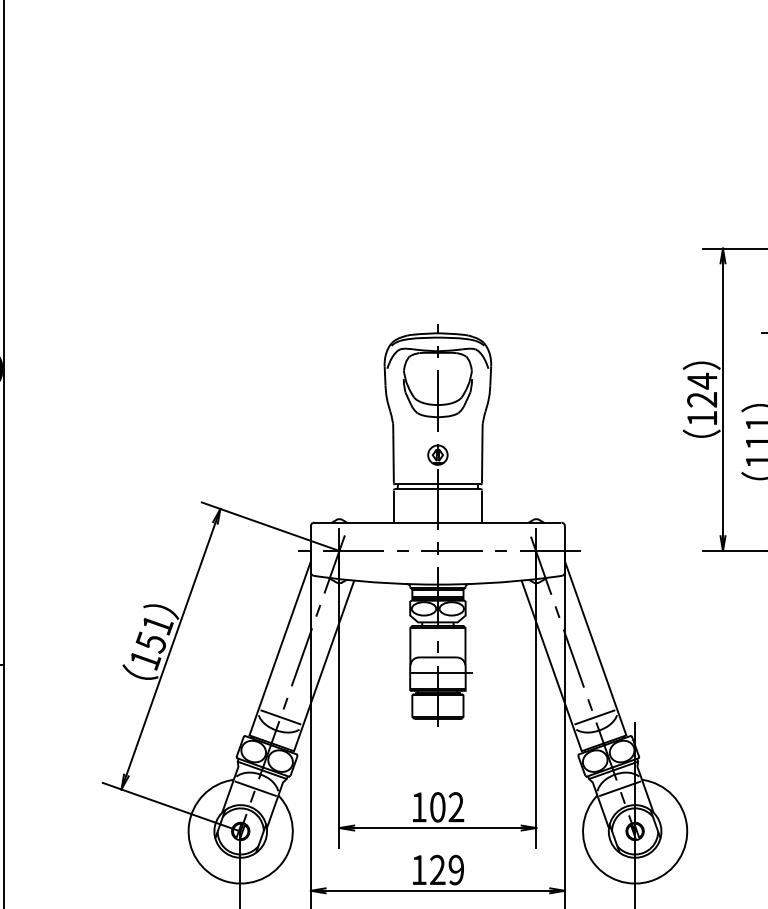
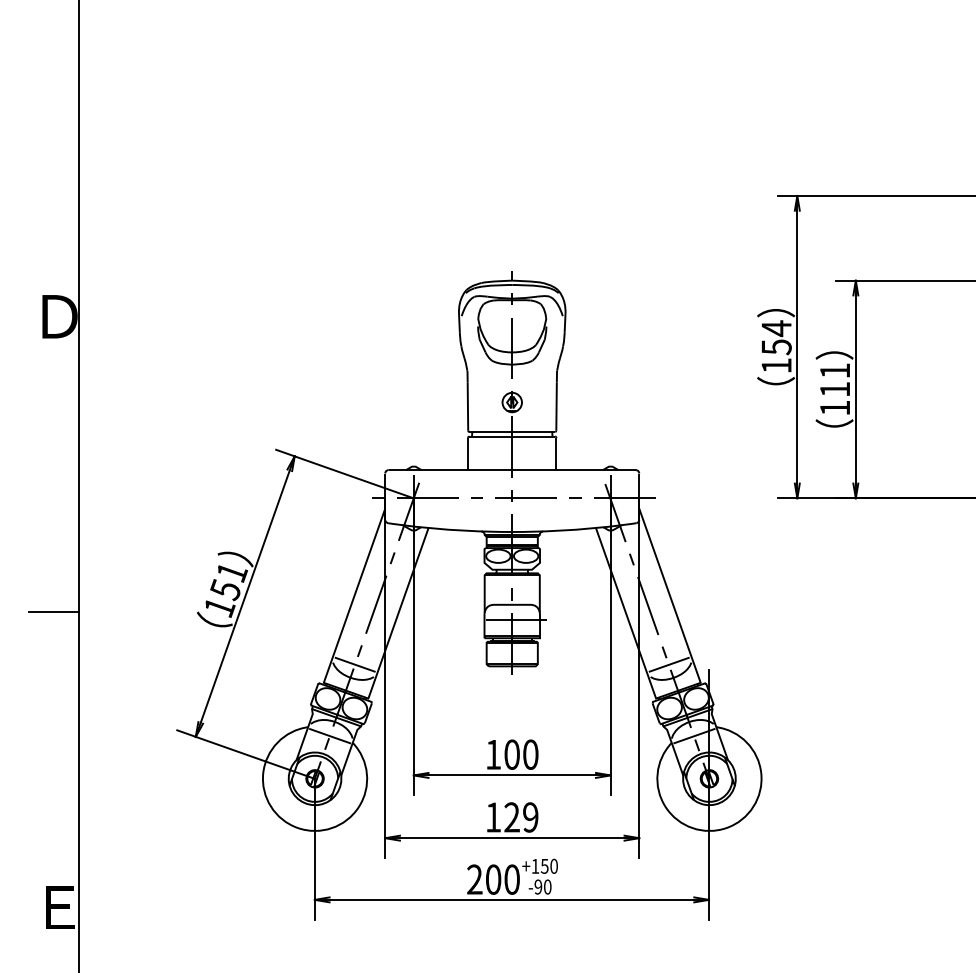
text: (702, 400) -> (776, 347), 124 -> 154
text: (456, 807) -> (530, 754), 102 -> 100

